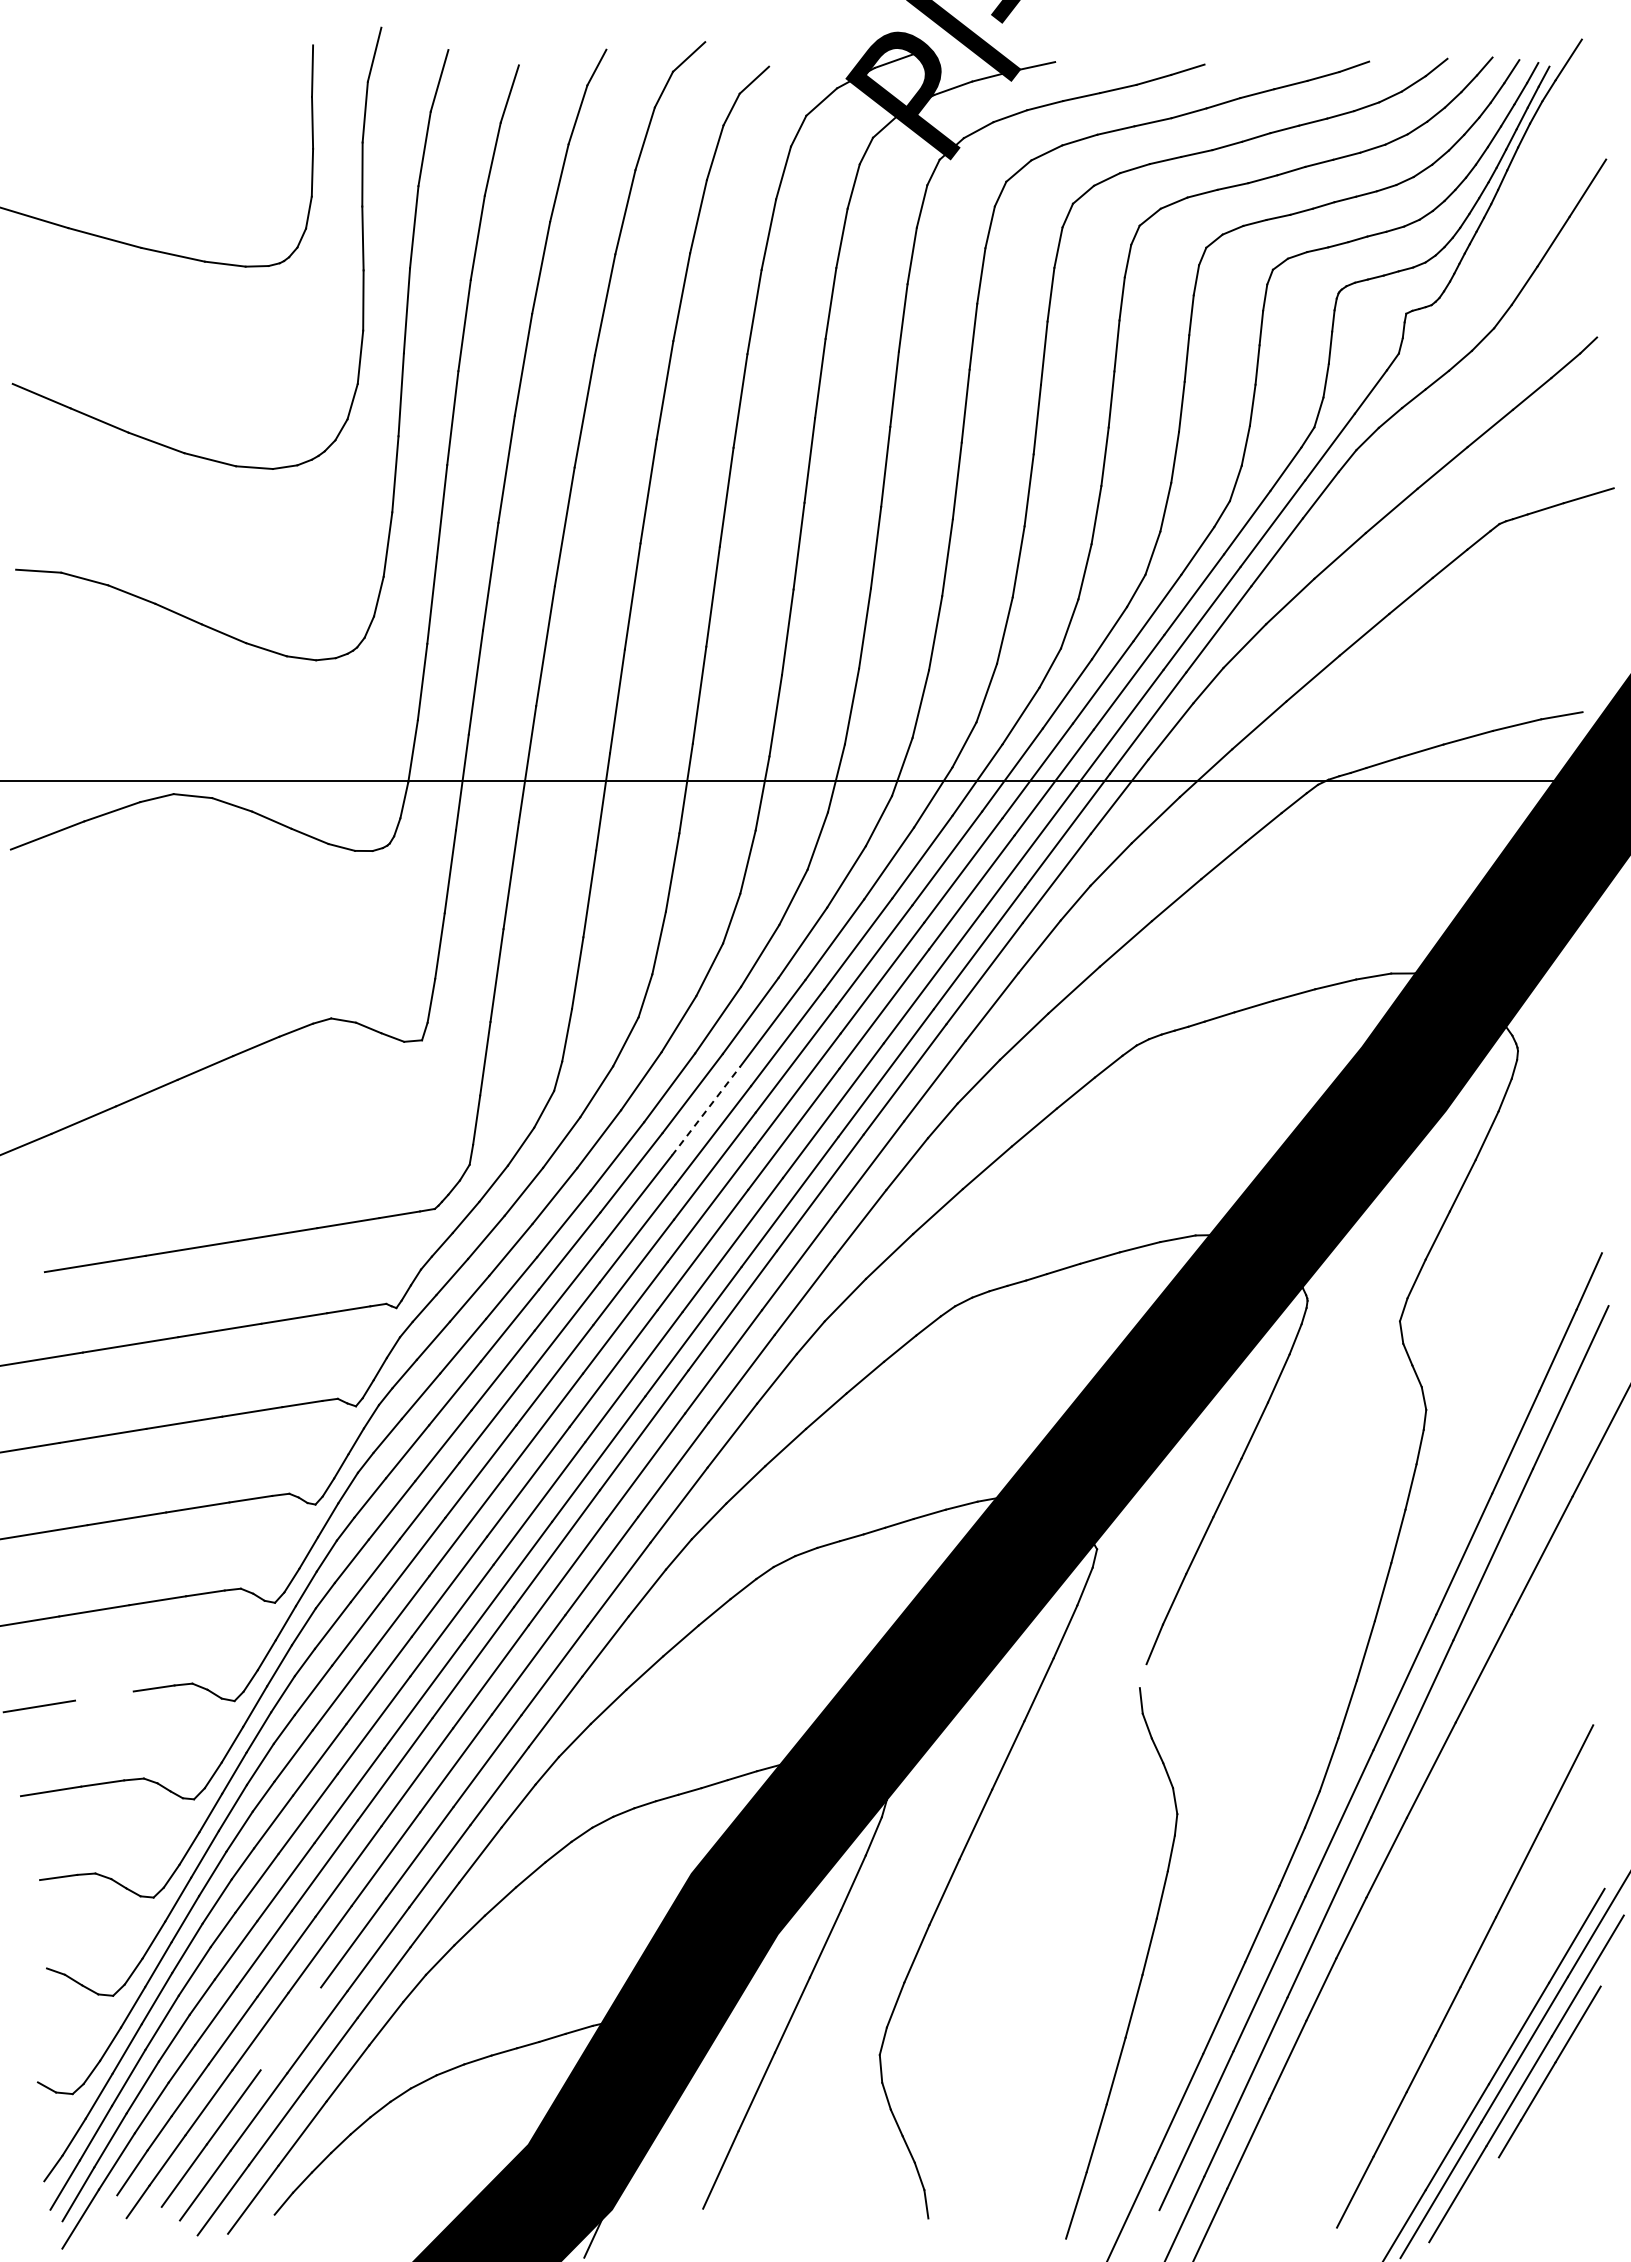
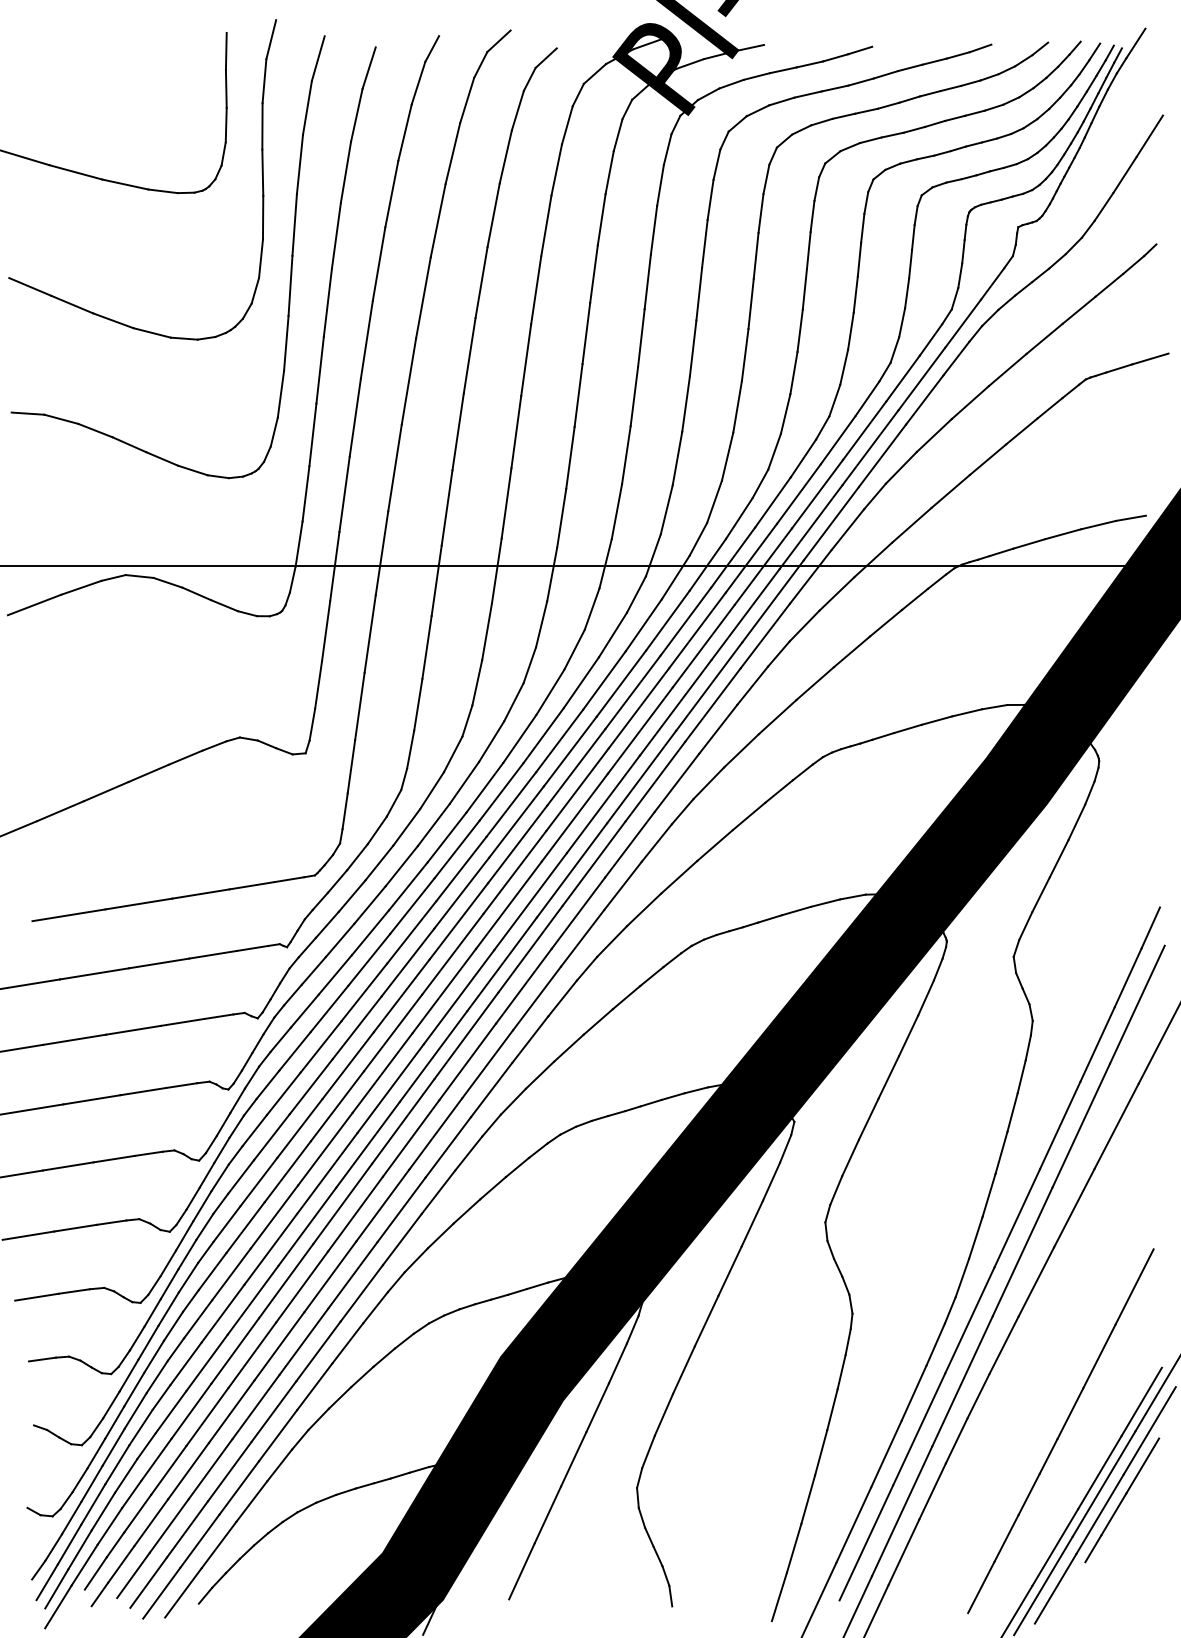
line: (706, 1110) -> (511, 804), dashed -> solid
line: (1142, 1676) -> (827, 1213), added
line: (104, 1695) -> (75, 1227), added
line: (290, 2028) -> (210, 1468), added

